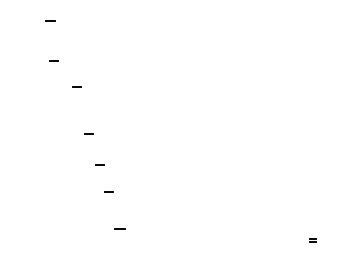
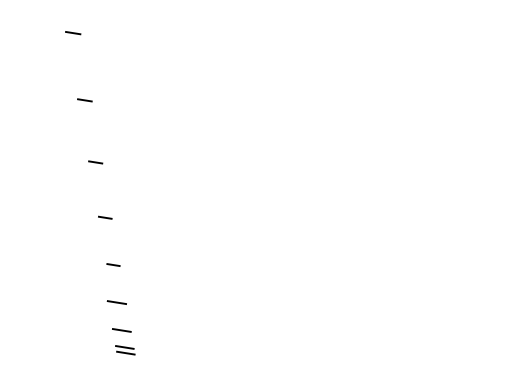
line: (53, 60) -> (72, 32), moved
line: (76, 86) -> (83, 99), moved
line: (114, 213) -> (117, 302), added
part: (123, 240) -> (124, 350), added

